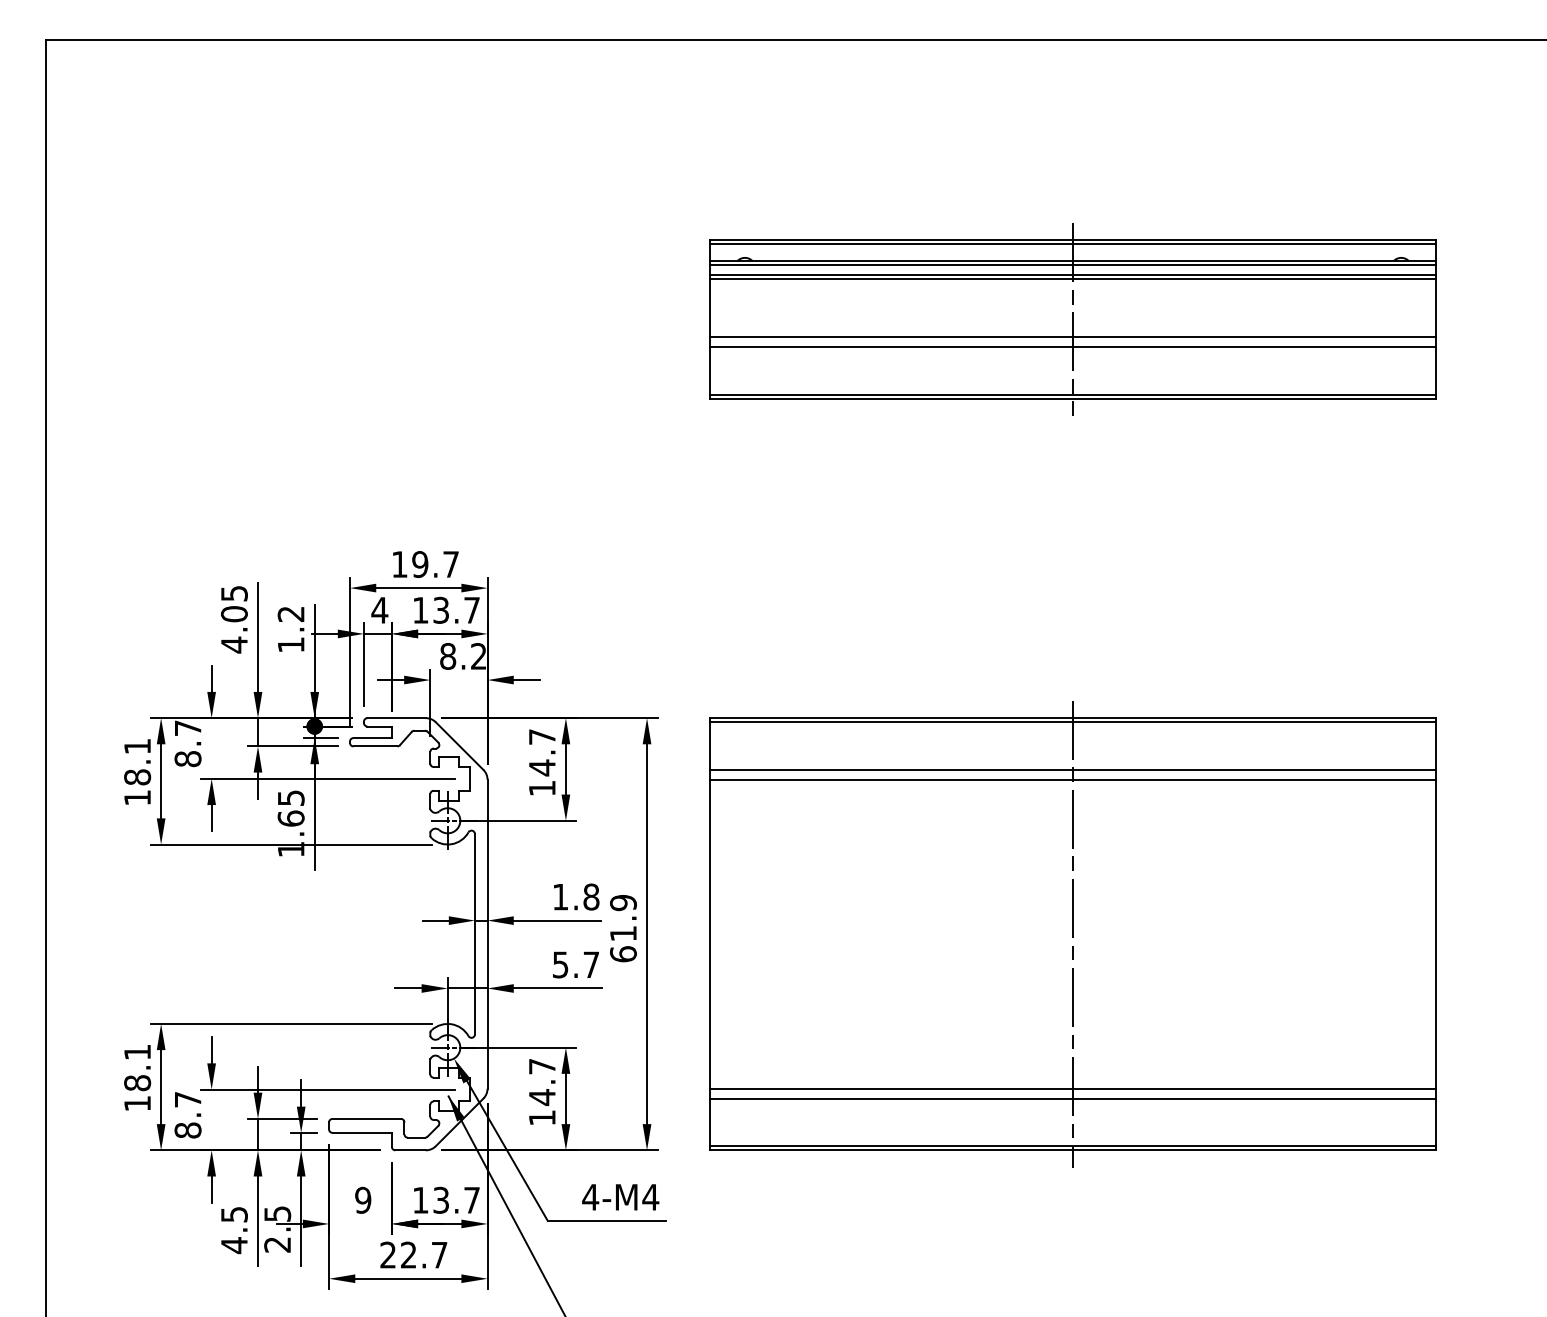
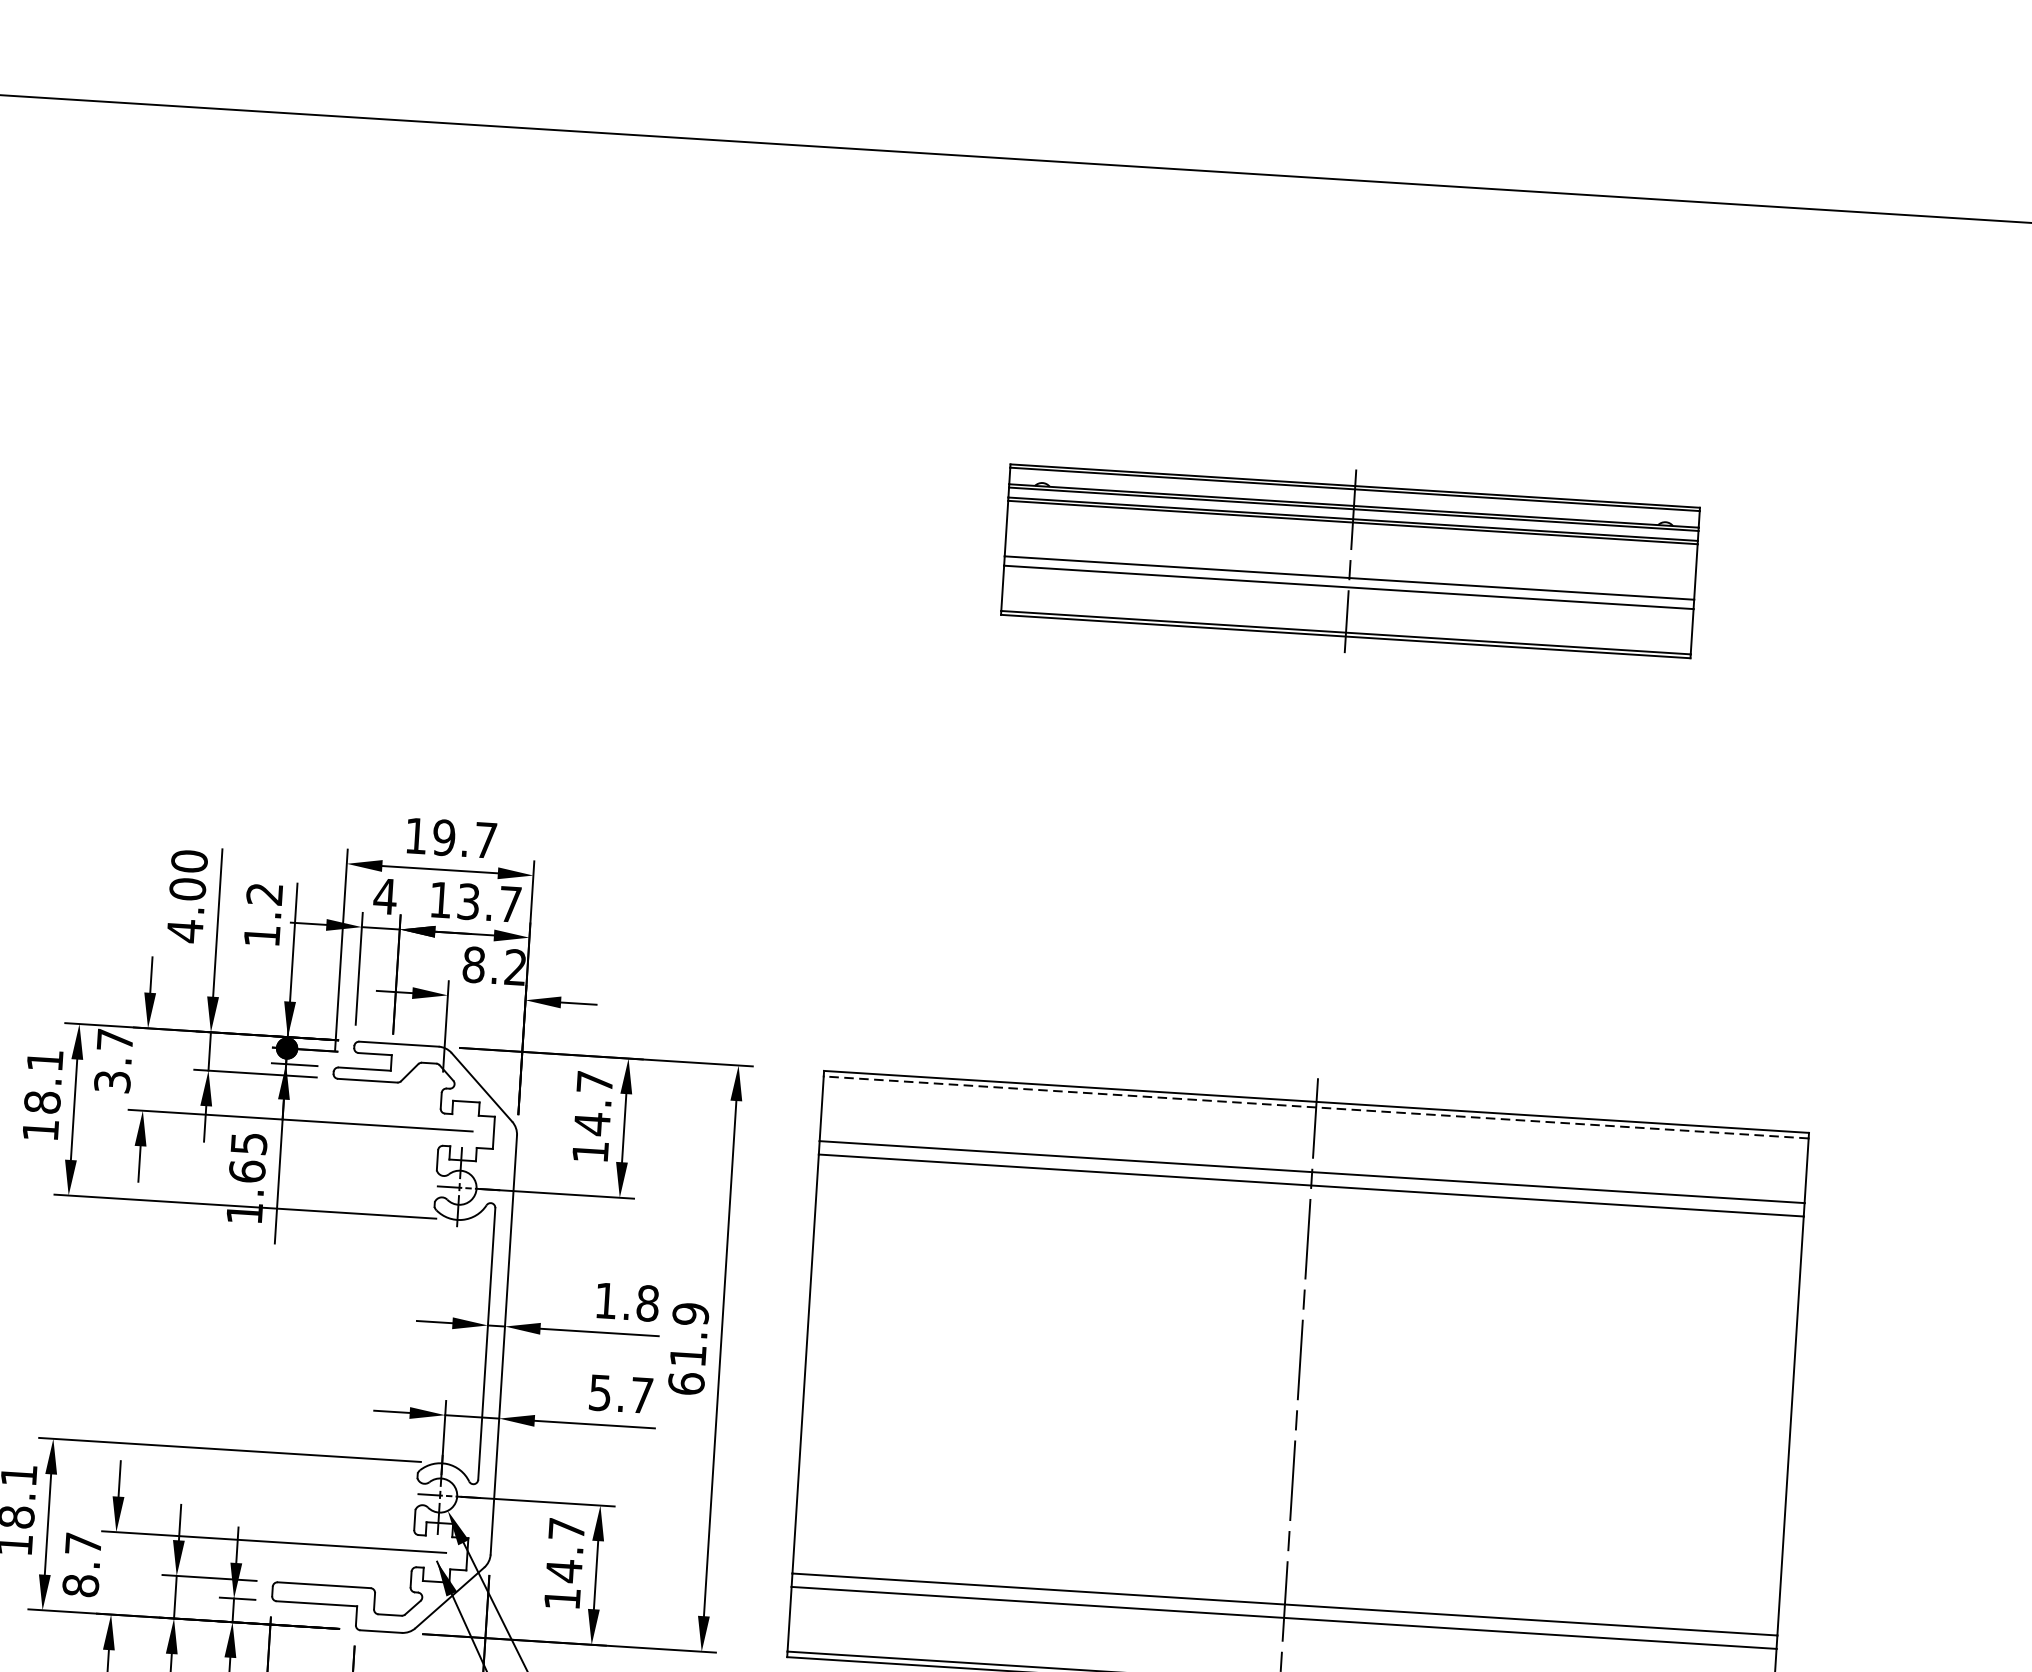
part: (1072, 319) -> (1349, 561), size x0.7
text: (233, 593) -> (188, 861), 4.05 -> 4.00
line: (1072, 722) -> (1315, 1107), solid -> dashed
text: (187, 759) -> (111, 1082), 8.7 -> 3.7

